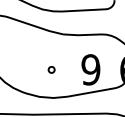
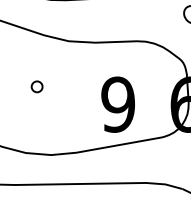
circle: (51, 69) -> (36, 86), moved

